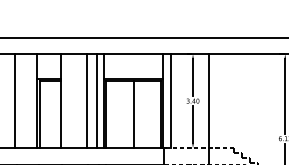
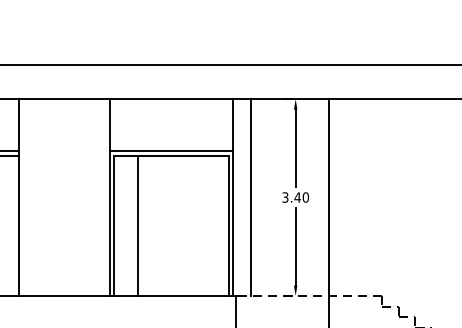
line: (86, 101) -> (72, 198), removed
line: (97, 101) -> (95, 198), removed
line: (133, 114) -> (137, 225), moved

